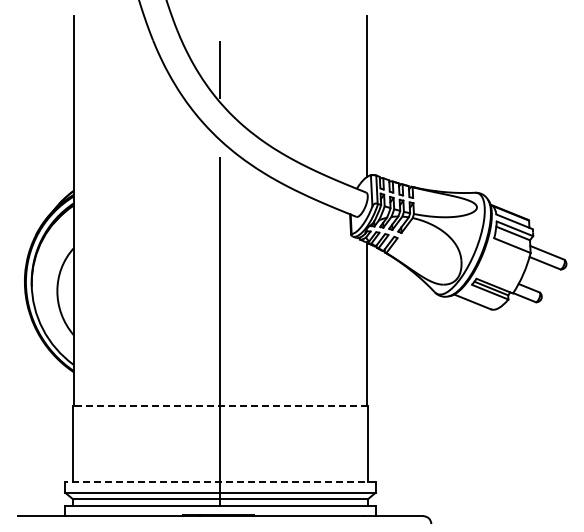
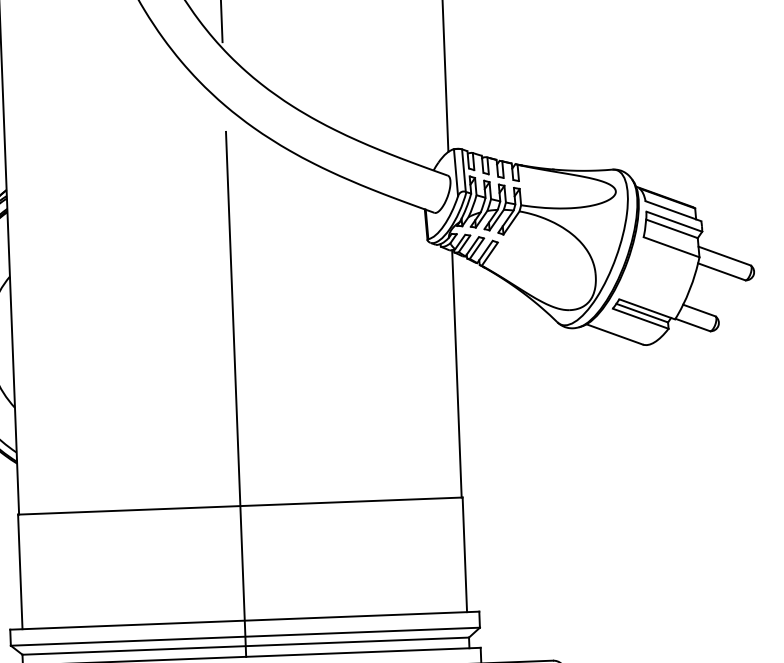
line: (219, 405) -> (238, 505), dashed -> solid
line: (219, 481) -> (243, 620), dashed -> solid

